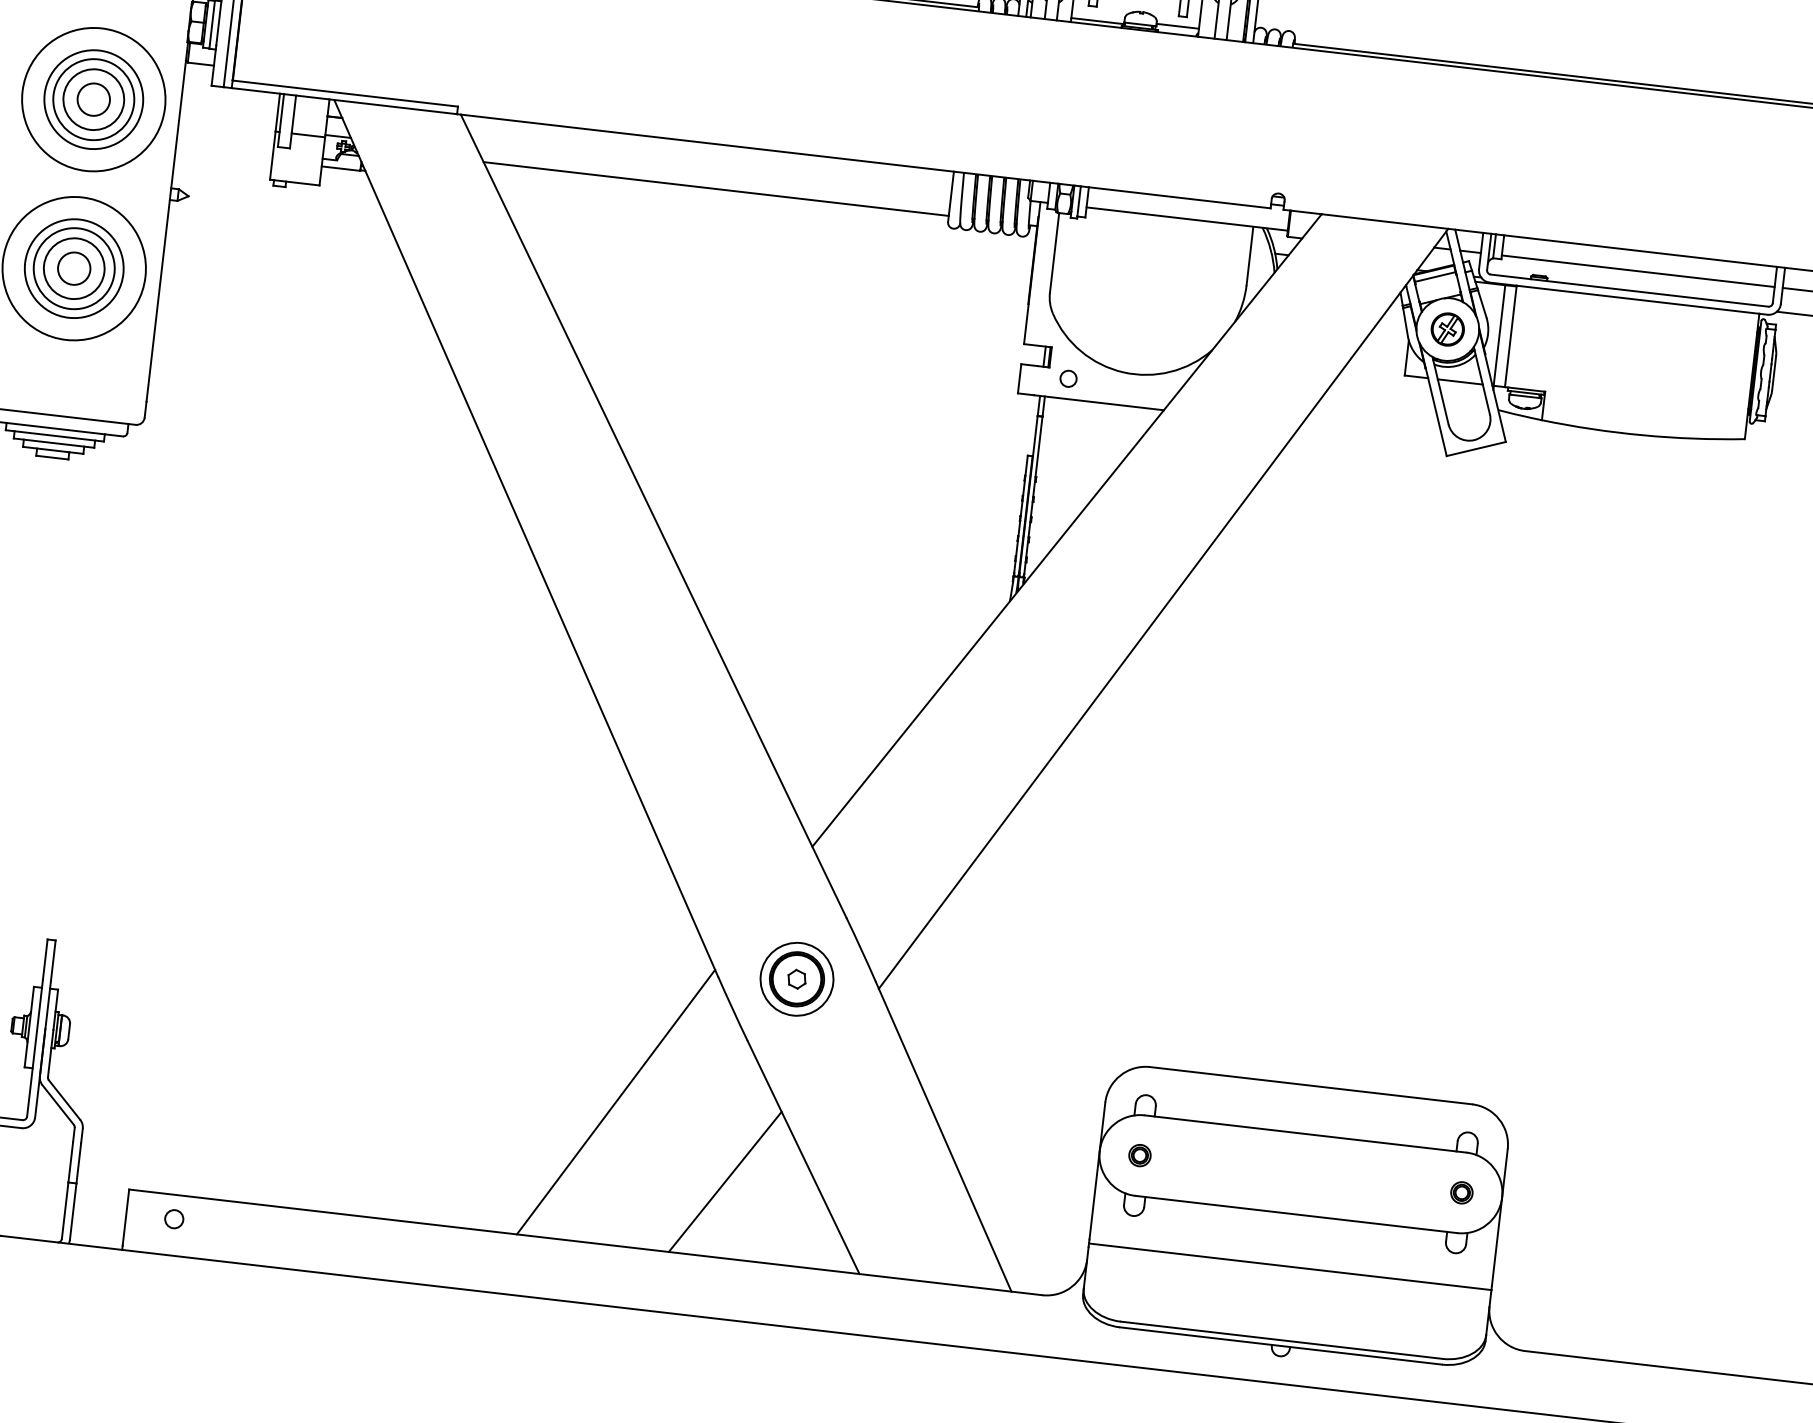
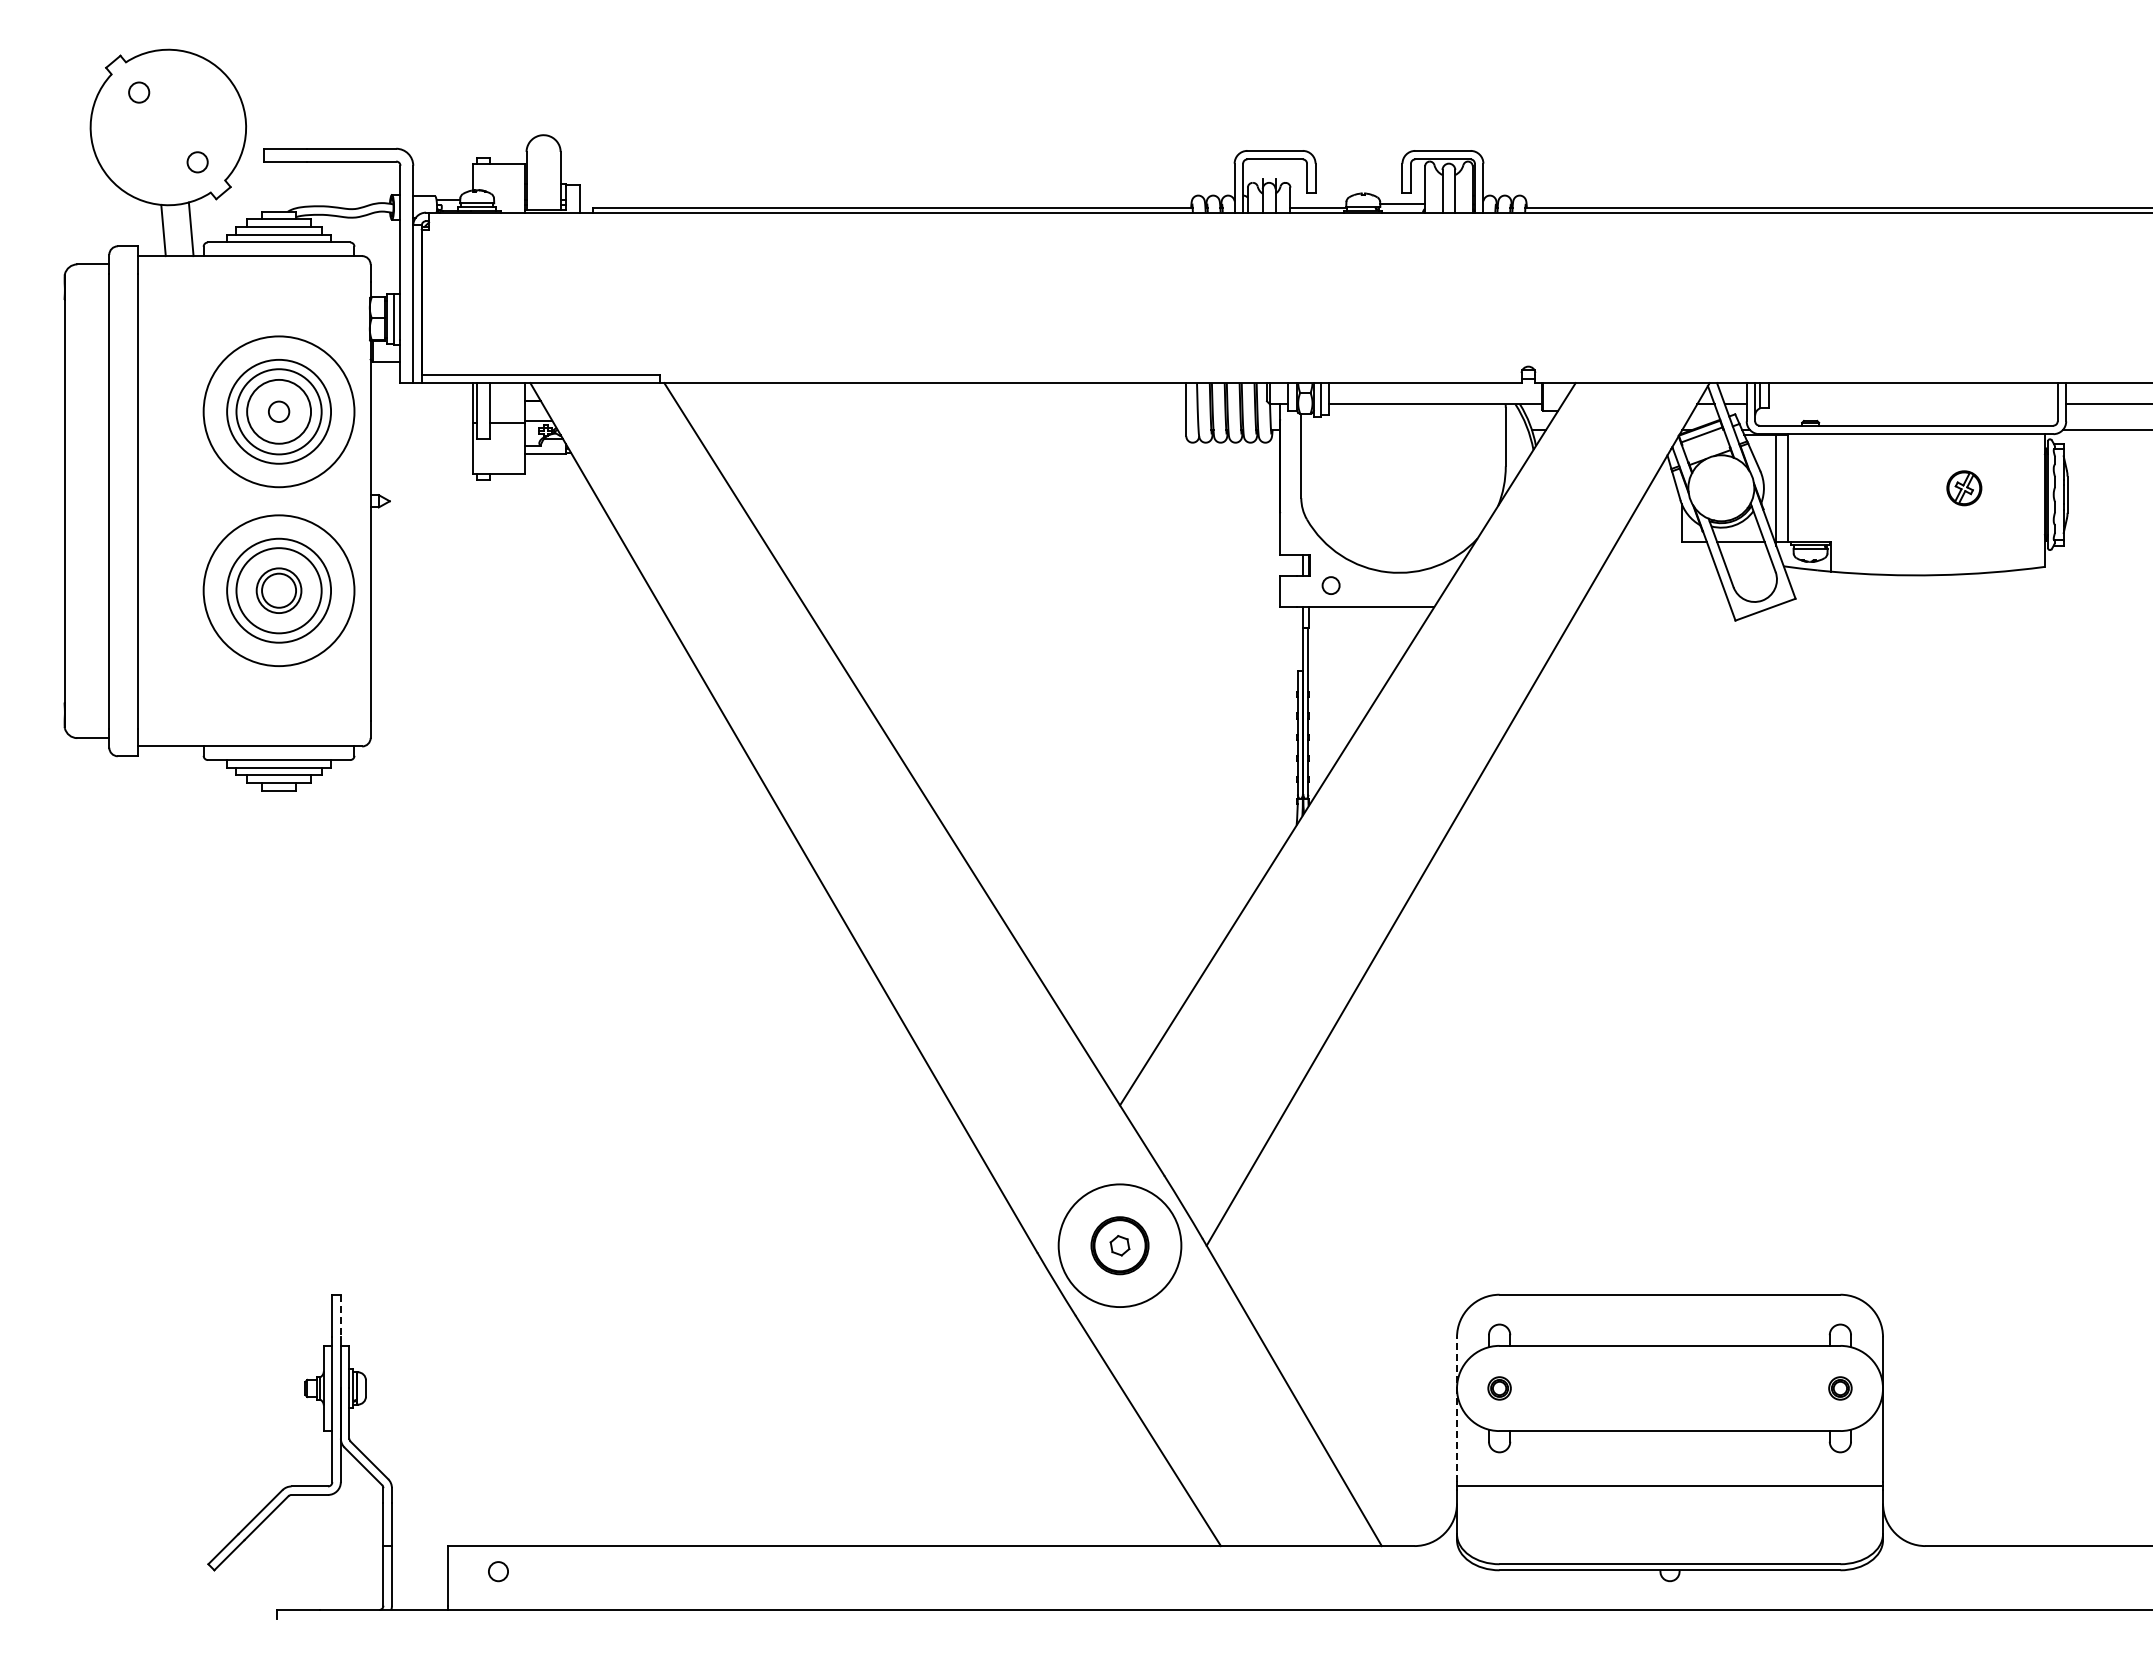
circle: (94, 99) -> (279, 411), size x0.6
line: (715, 188) -> (939, 429), removed
circle: (74, 268) -> (279, 590), size x0.7
line: (1637, 271) -> (1912, 404), removed
part: (1447, 329) -> (1964, 488), moved
line: (52, 960) -> (340, 1316), solid -> dashed
circle: (796, 979) -> (1119, 1245), size x1.6
line: (615, 1101) -> (945, 1395), removed
line: (1097, 1170) -> (1457, 1409), solid -> dashed
line: (725, 1182) -> (1069, 1466), removed

